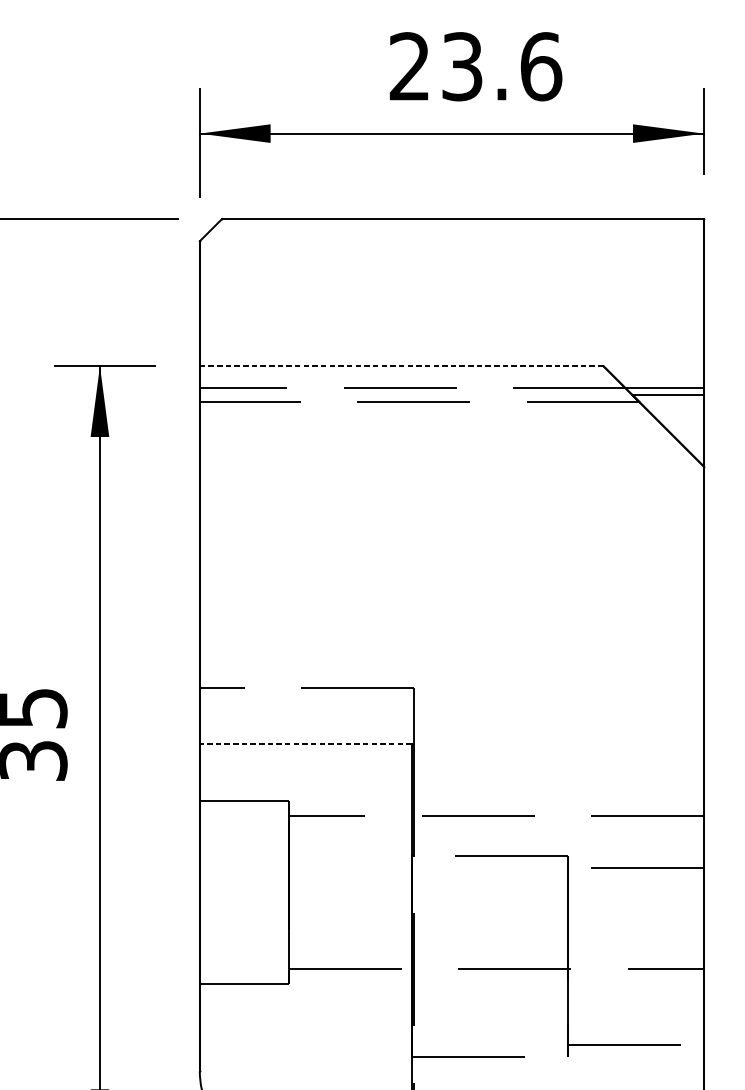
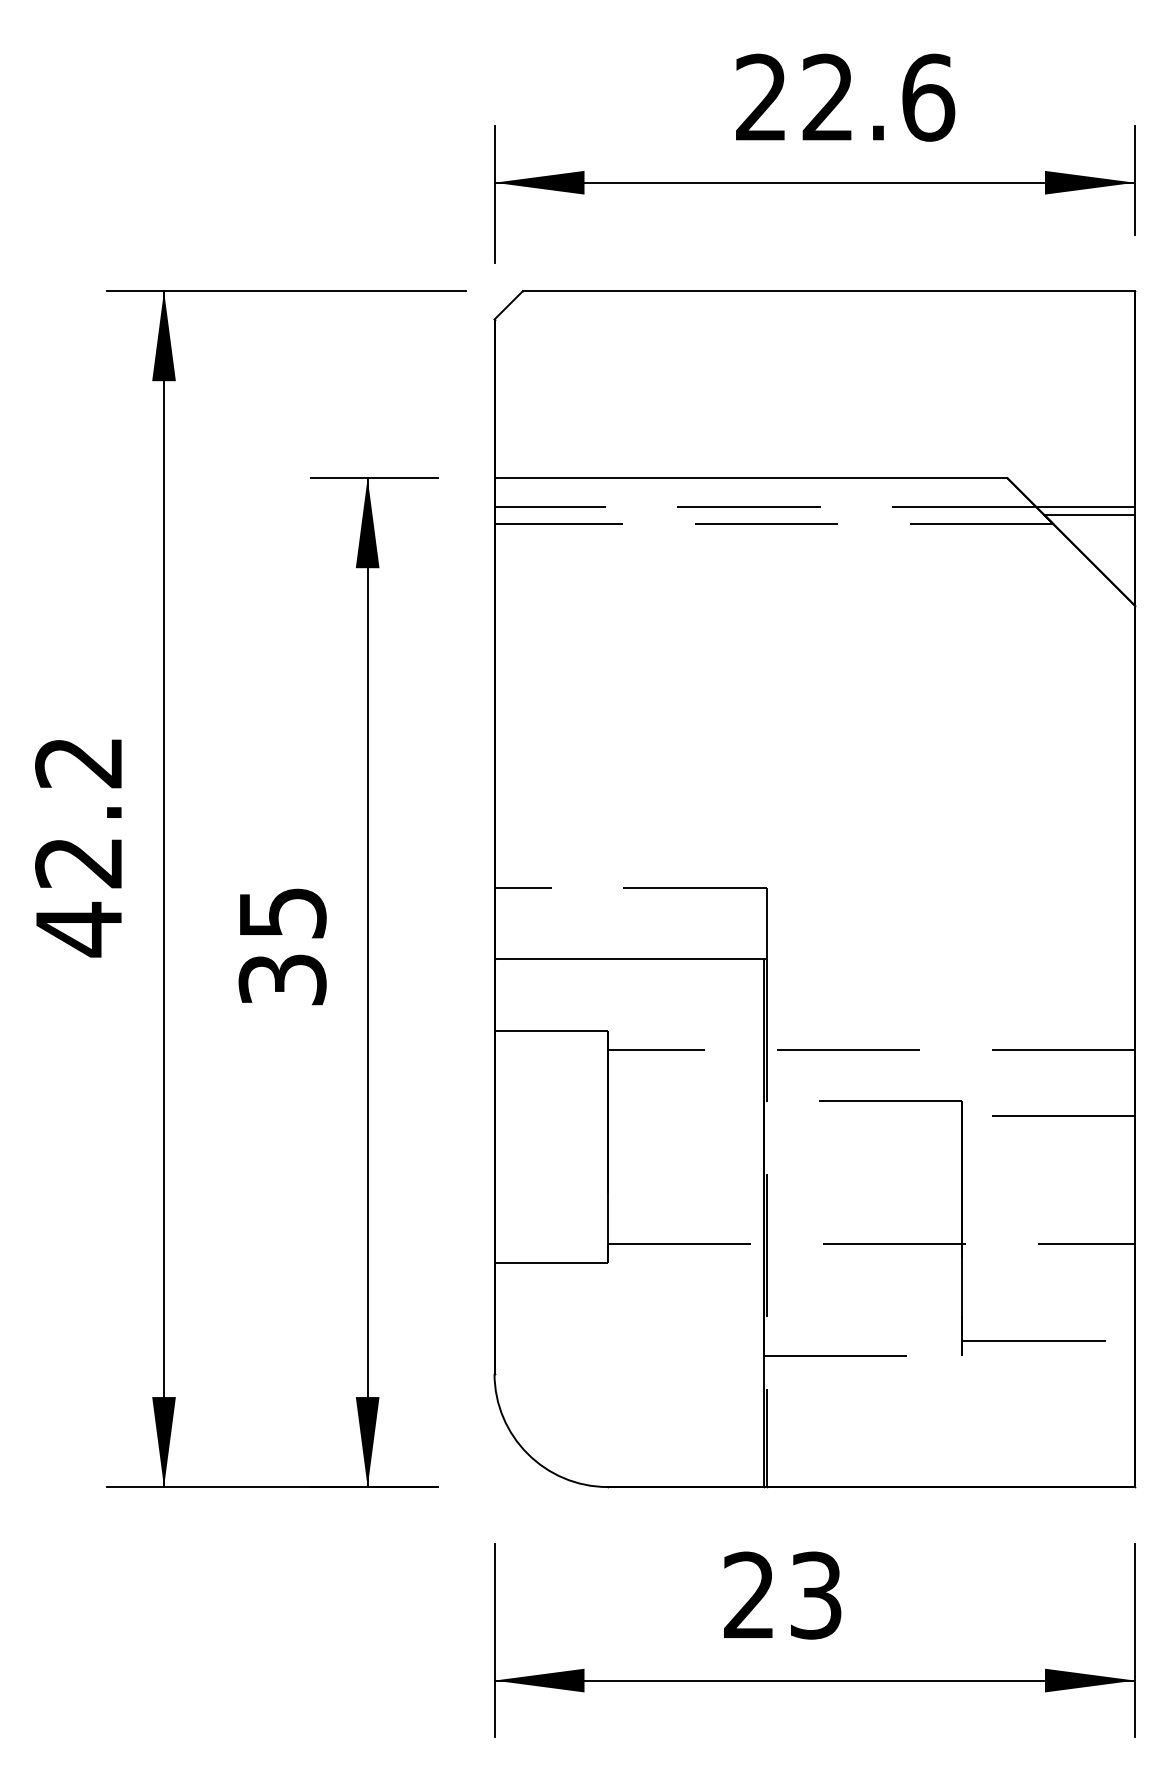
text: (461, 66) -> (827, 97), 23.6 -> 22.6
line: (401, 366) -> (750, 478), dashed -> solid
line: (306, 744) -> (629, 958), dashed -> solid

